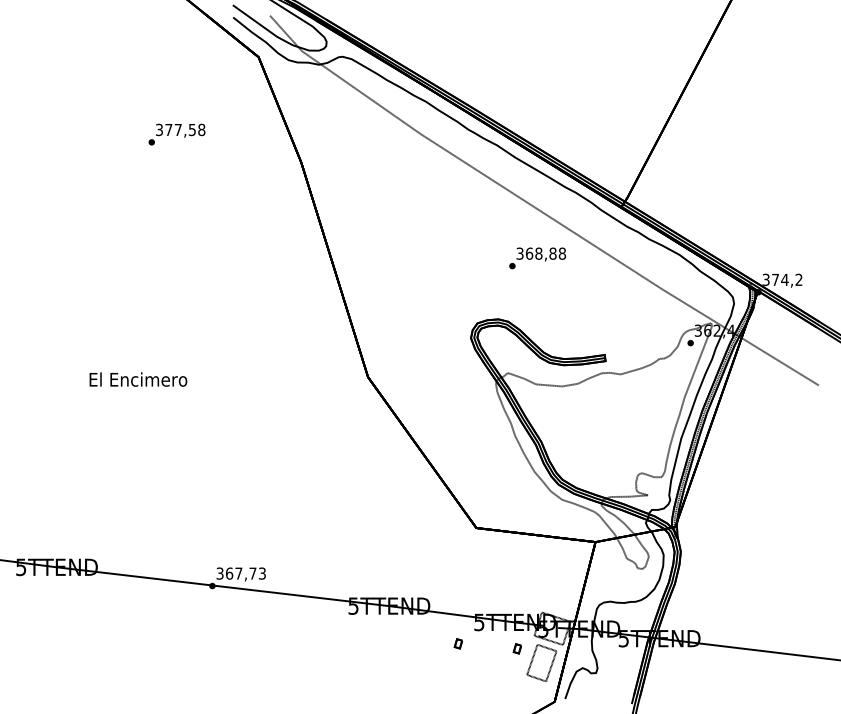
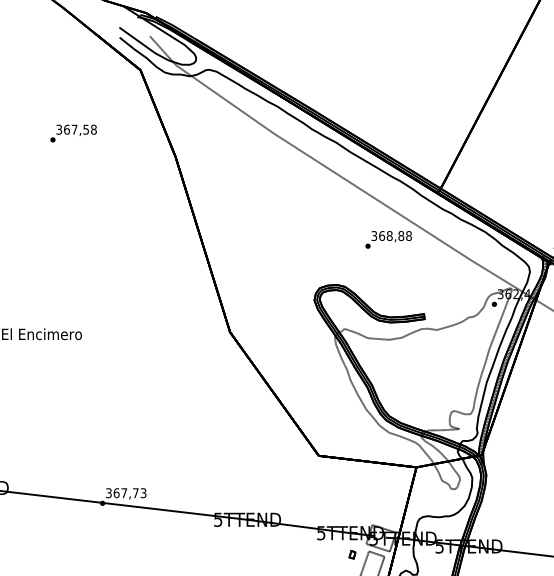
text: (168, 129) -> (66, 129), 377,58 -> 367,58
text: (537, 258) -> (388, 239), moved
part: (457, 643) -> (303, 550), removed

